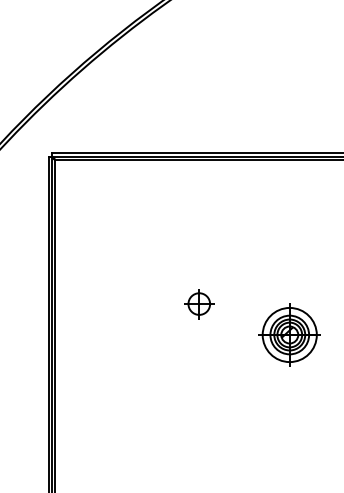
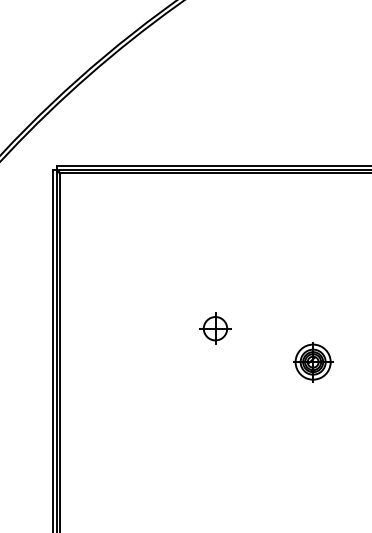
part: (289, 334) -> (312, 361), size x0.6

